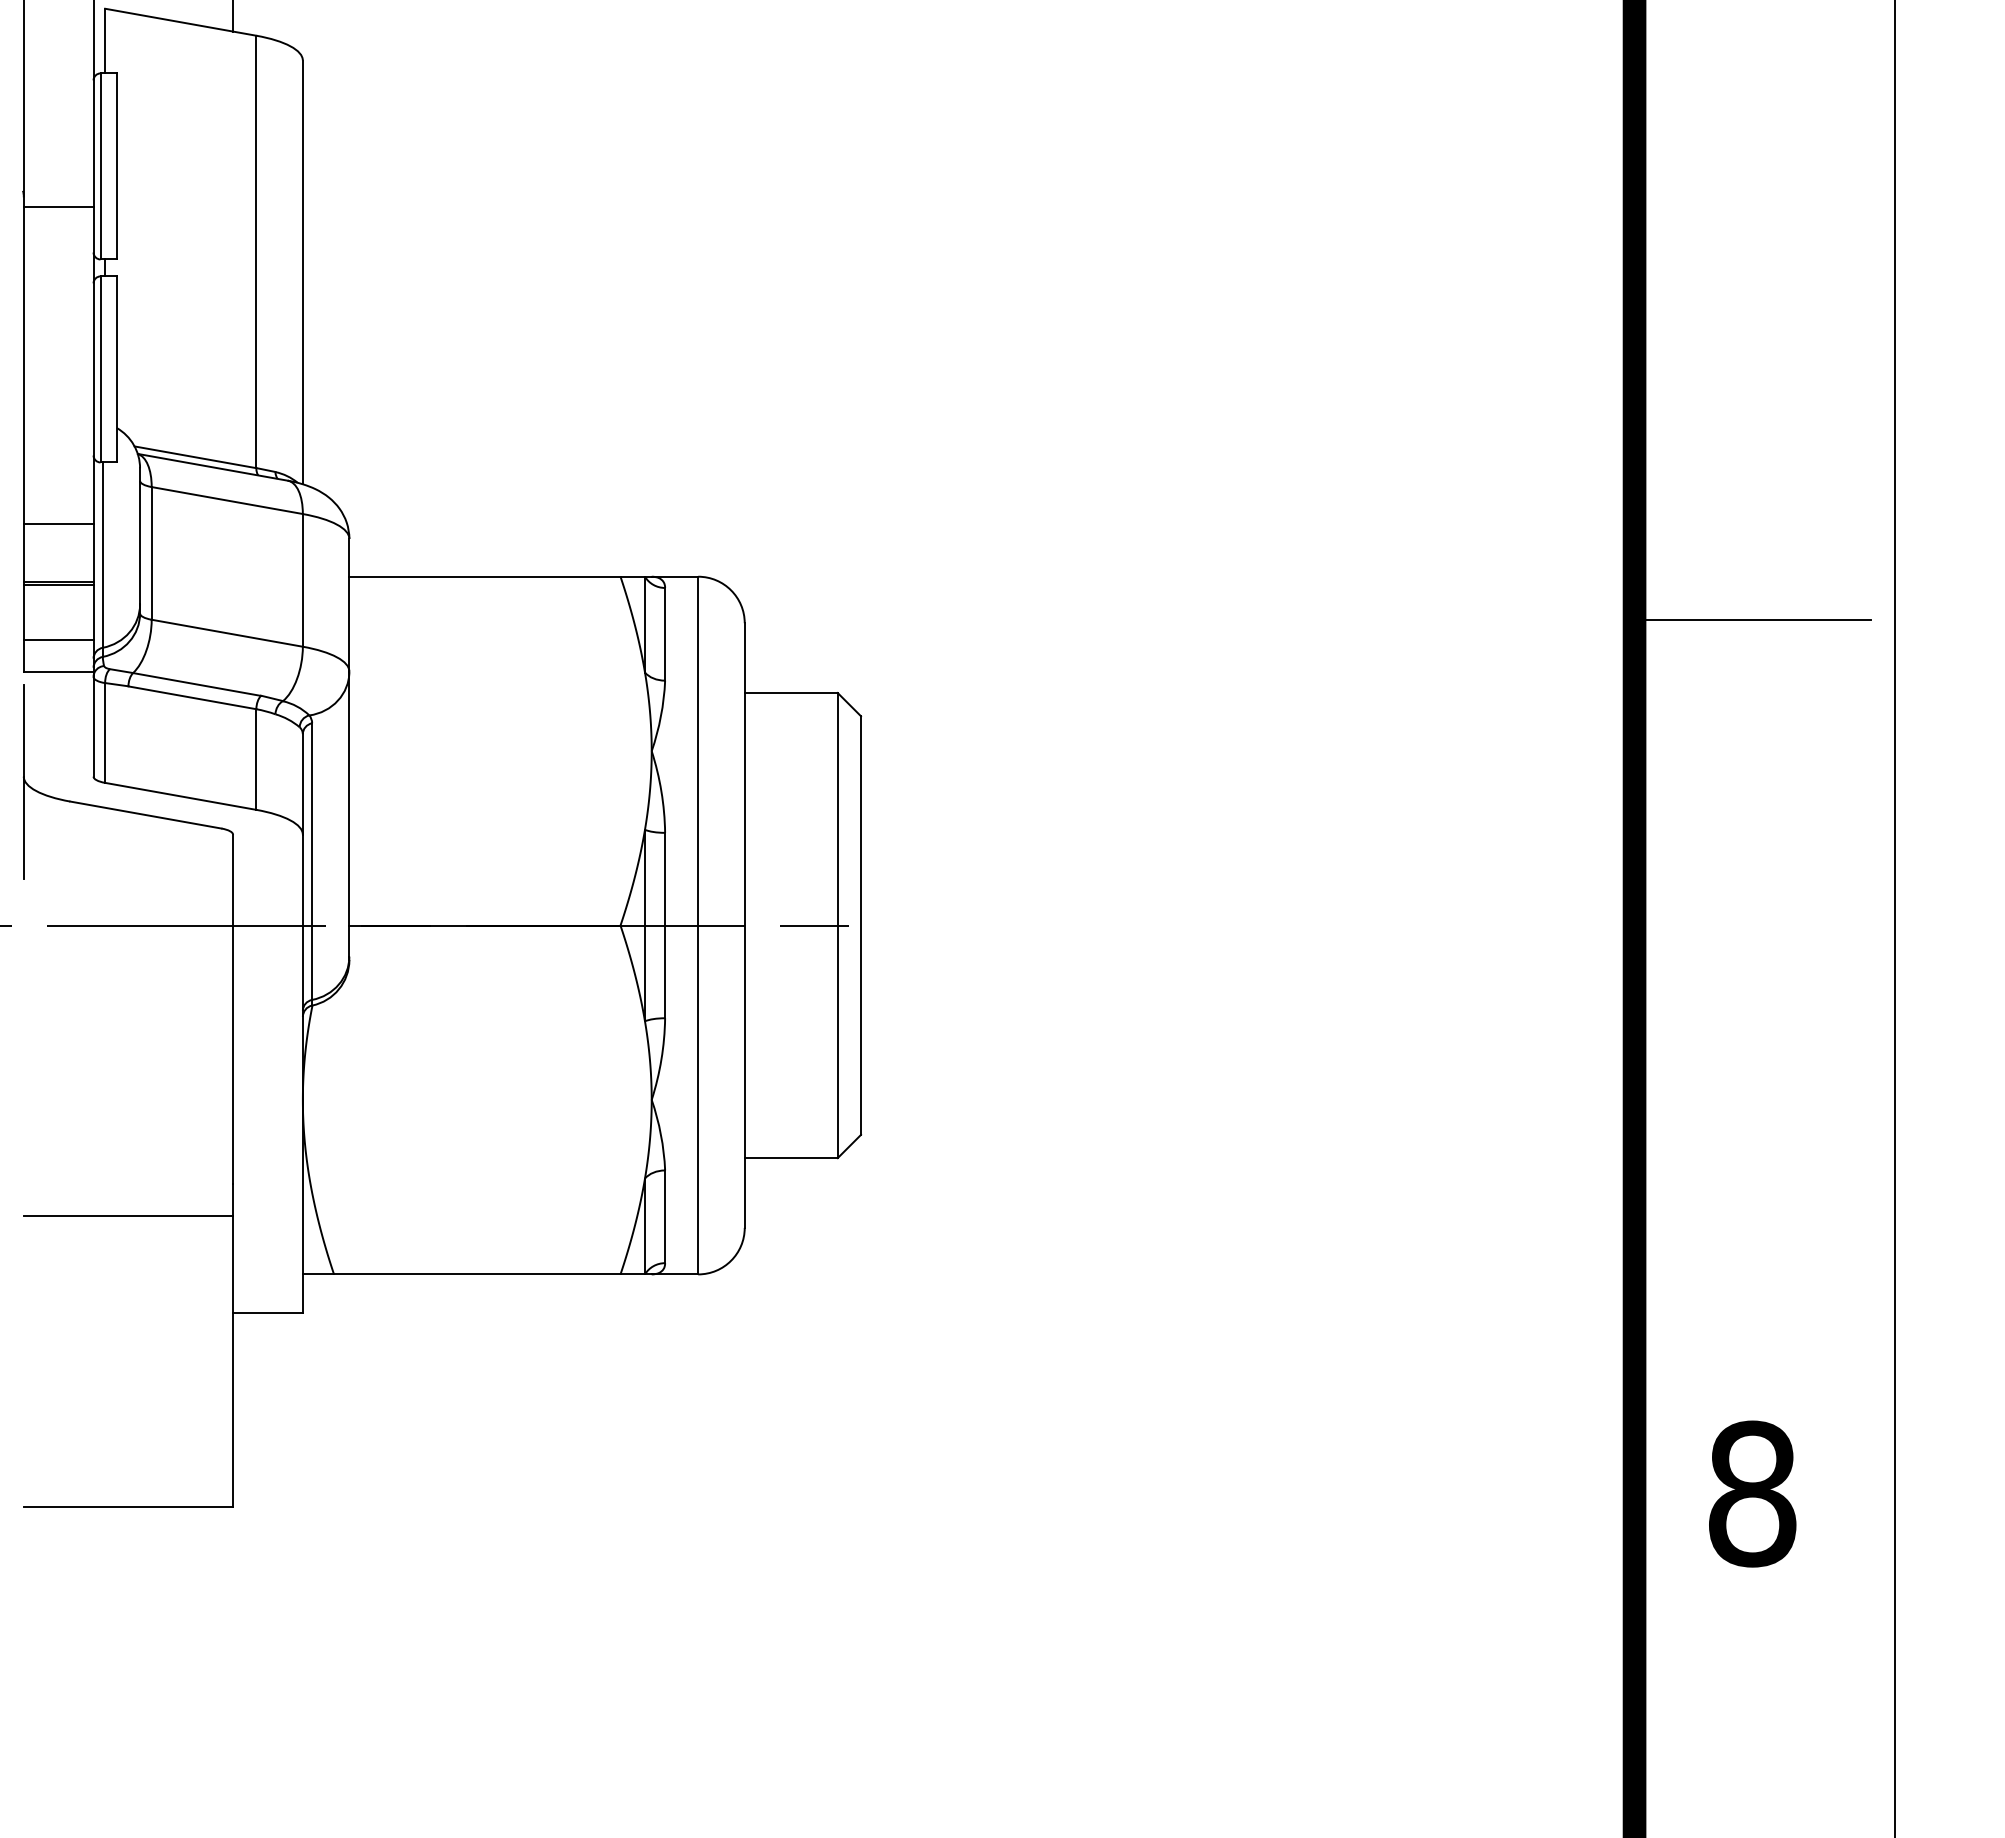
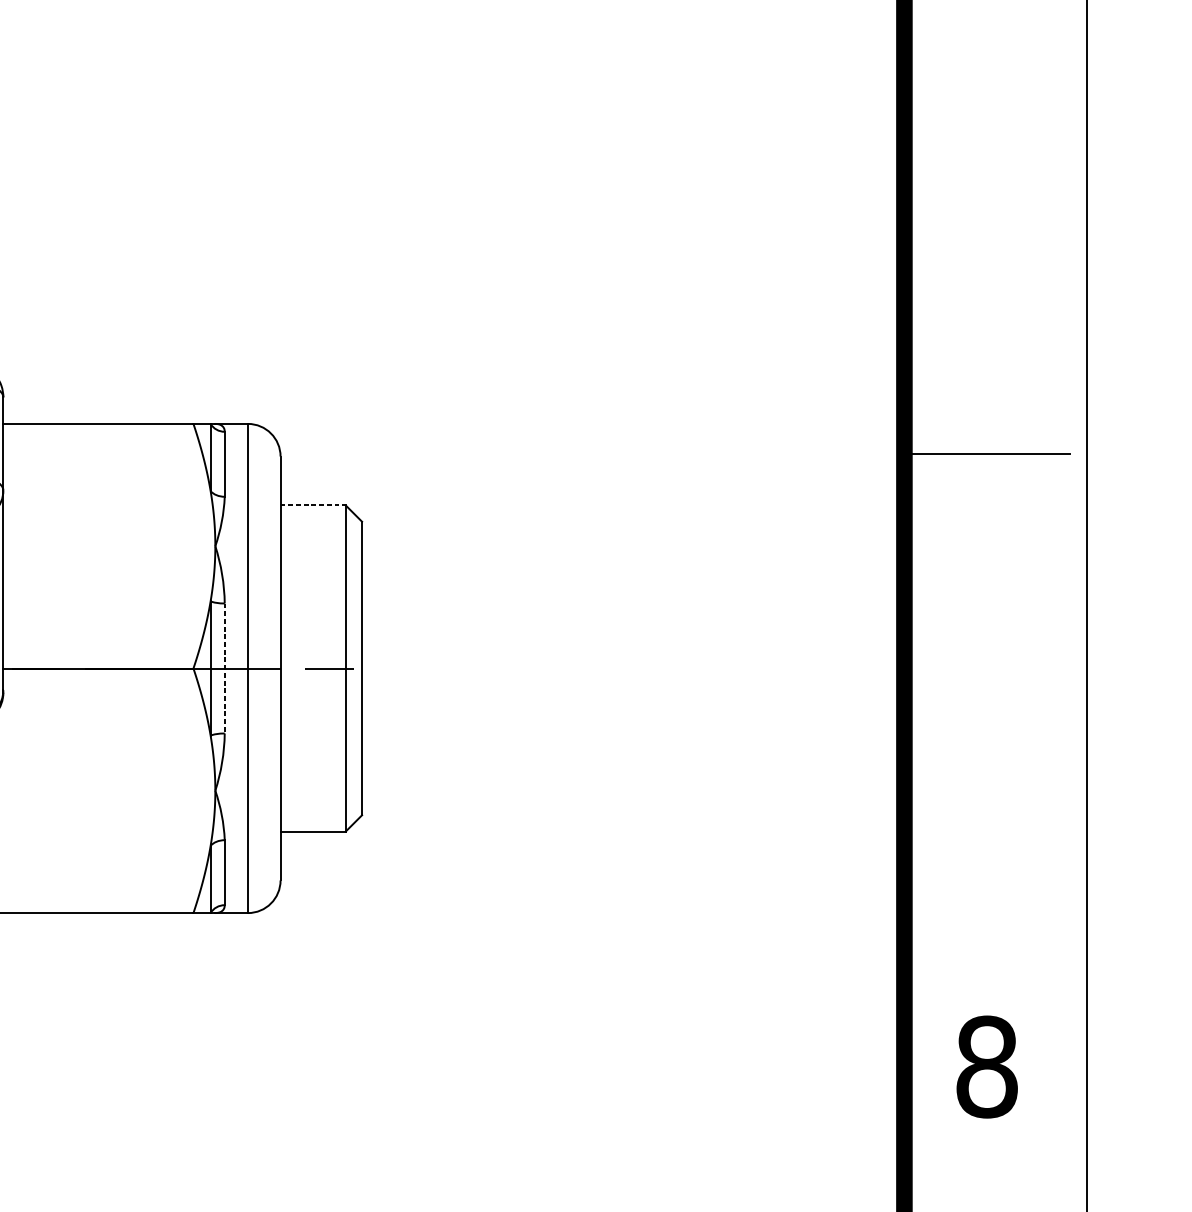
line: (791, 693) -> (313, 505), solid -> dashed
line: (665, 925) -> (225, 668), solid -> dashed

